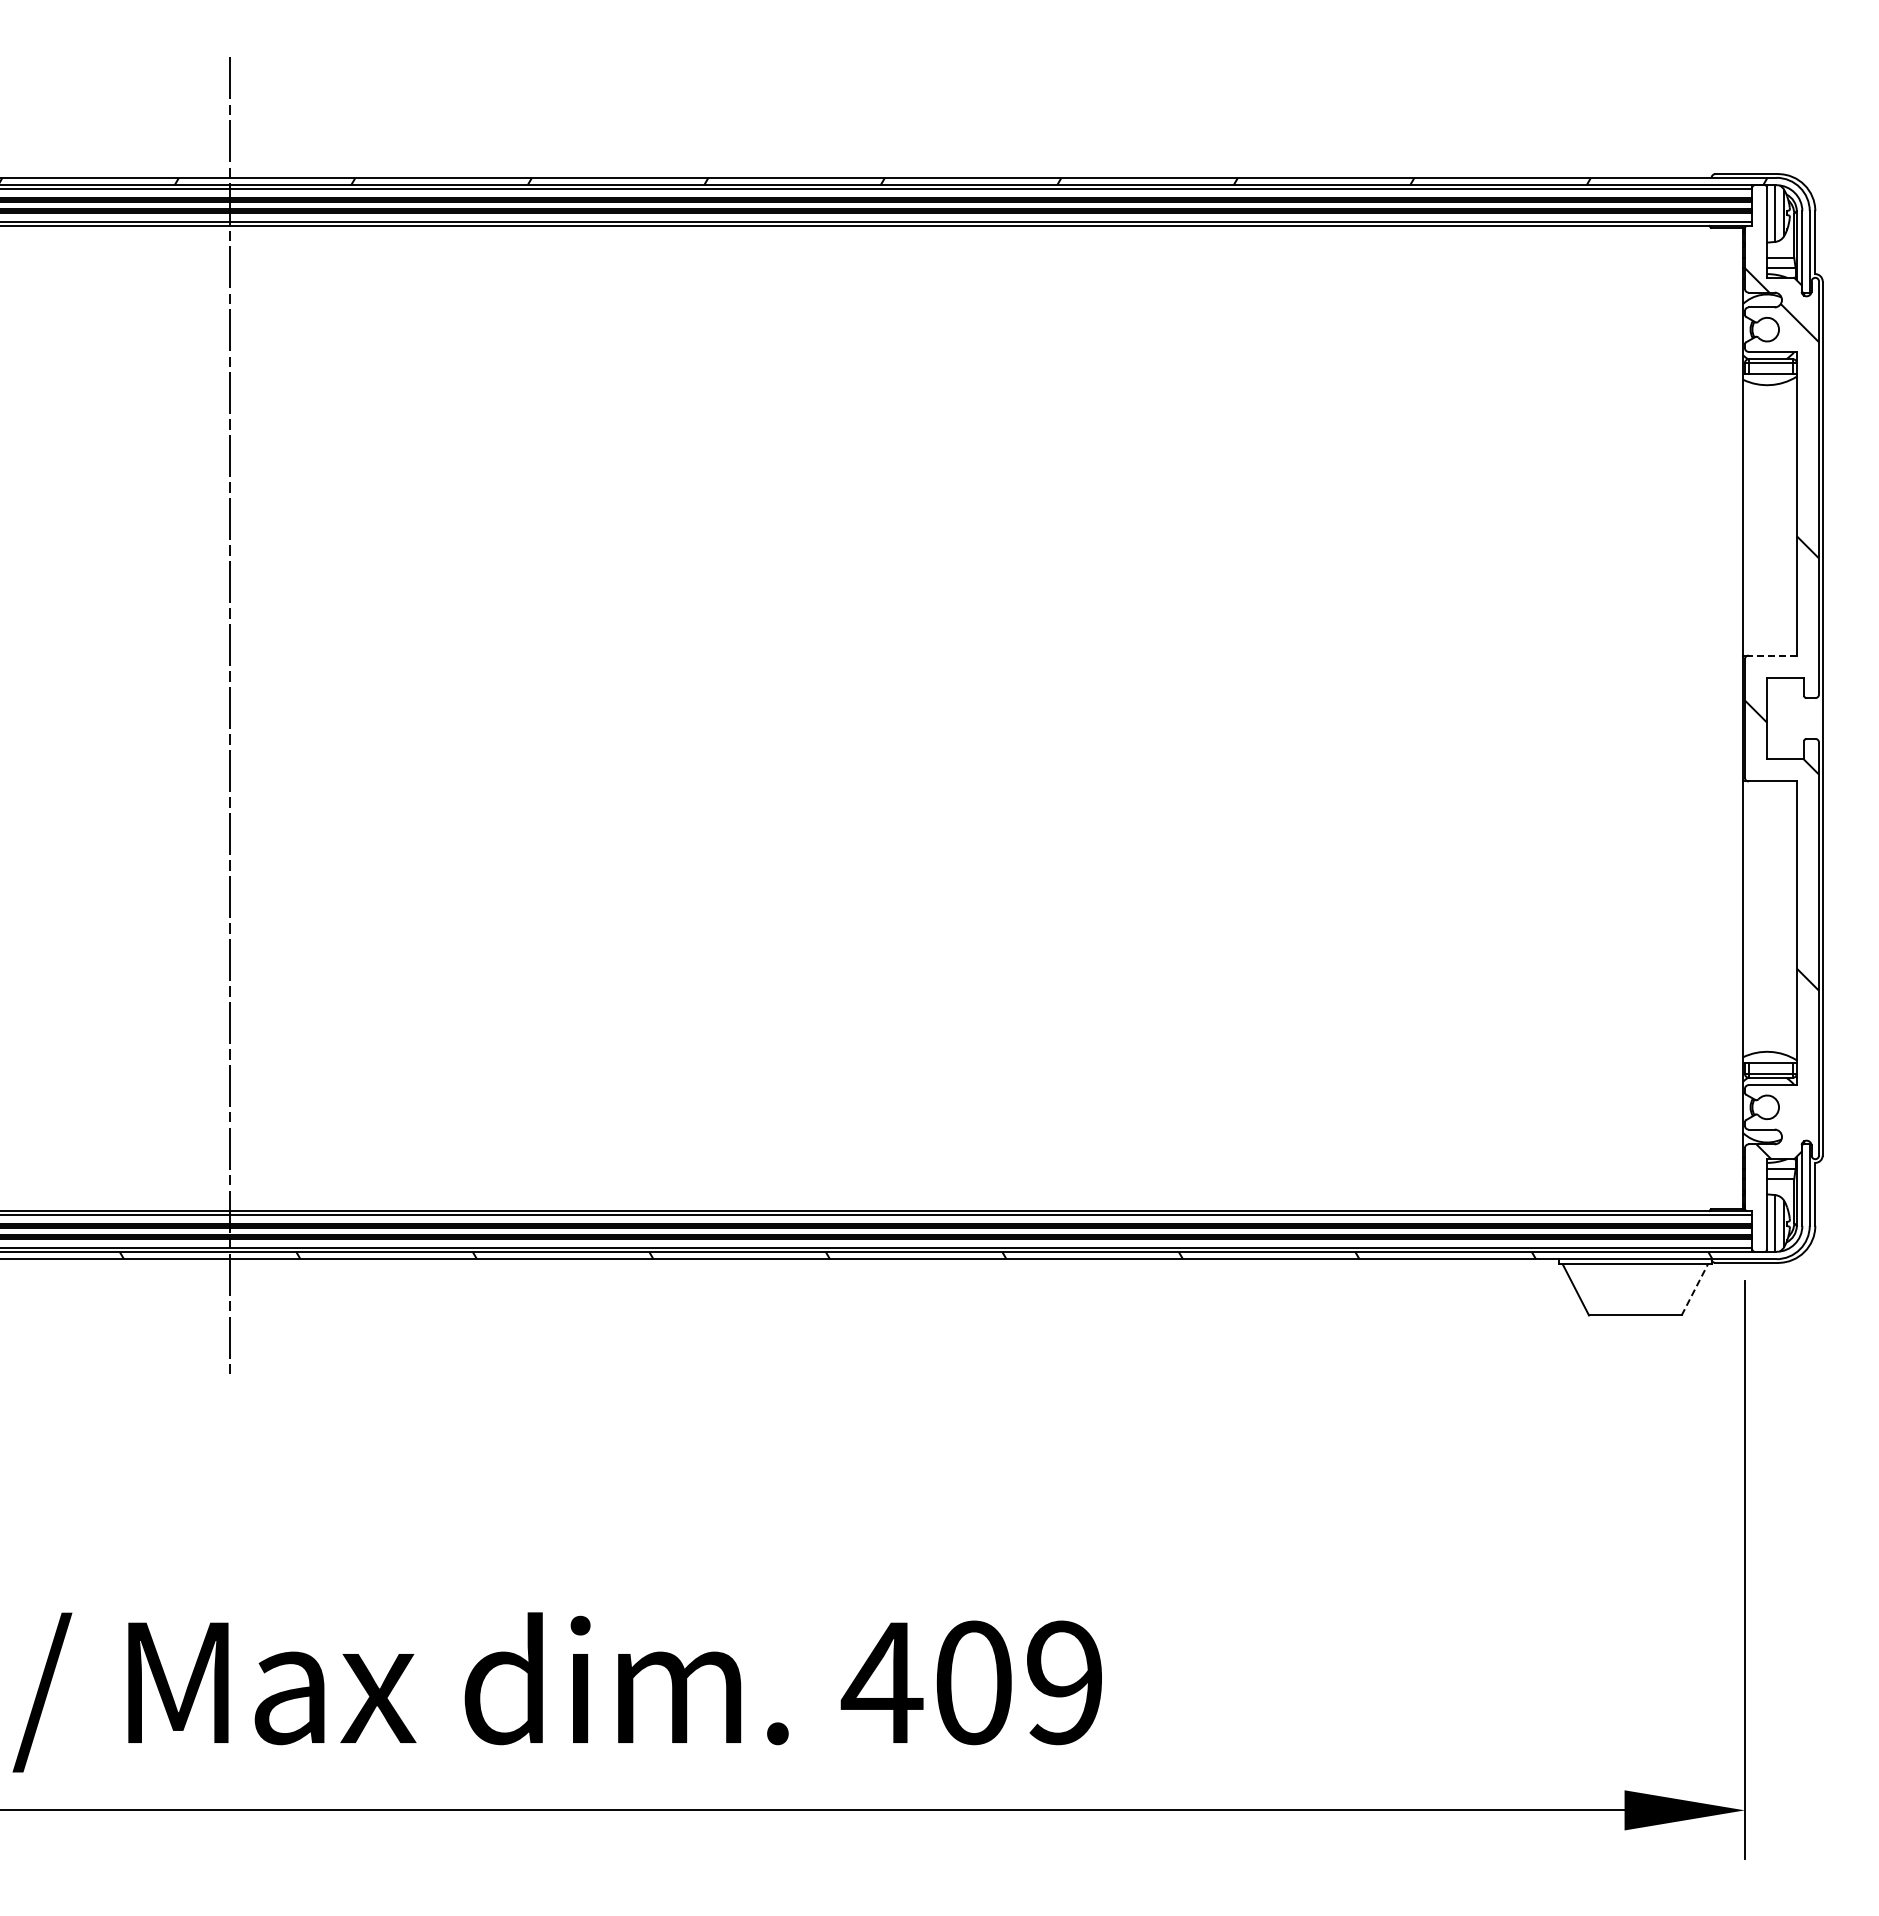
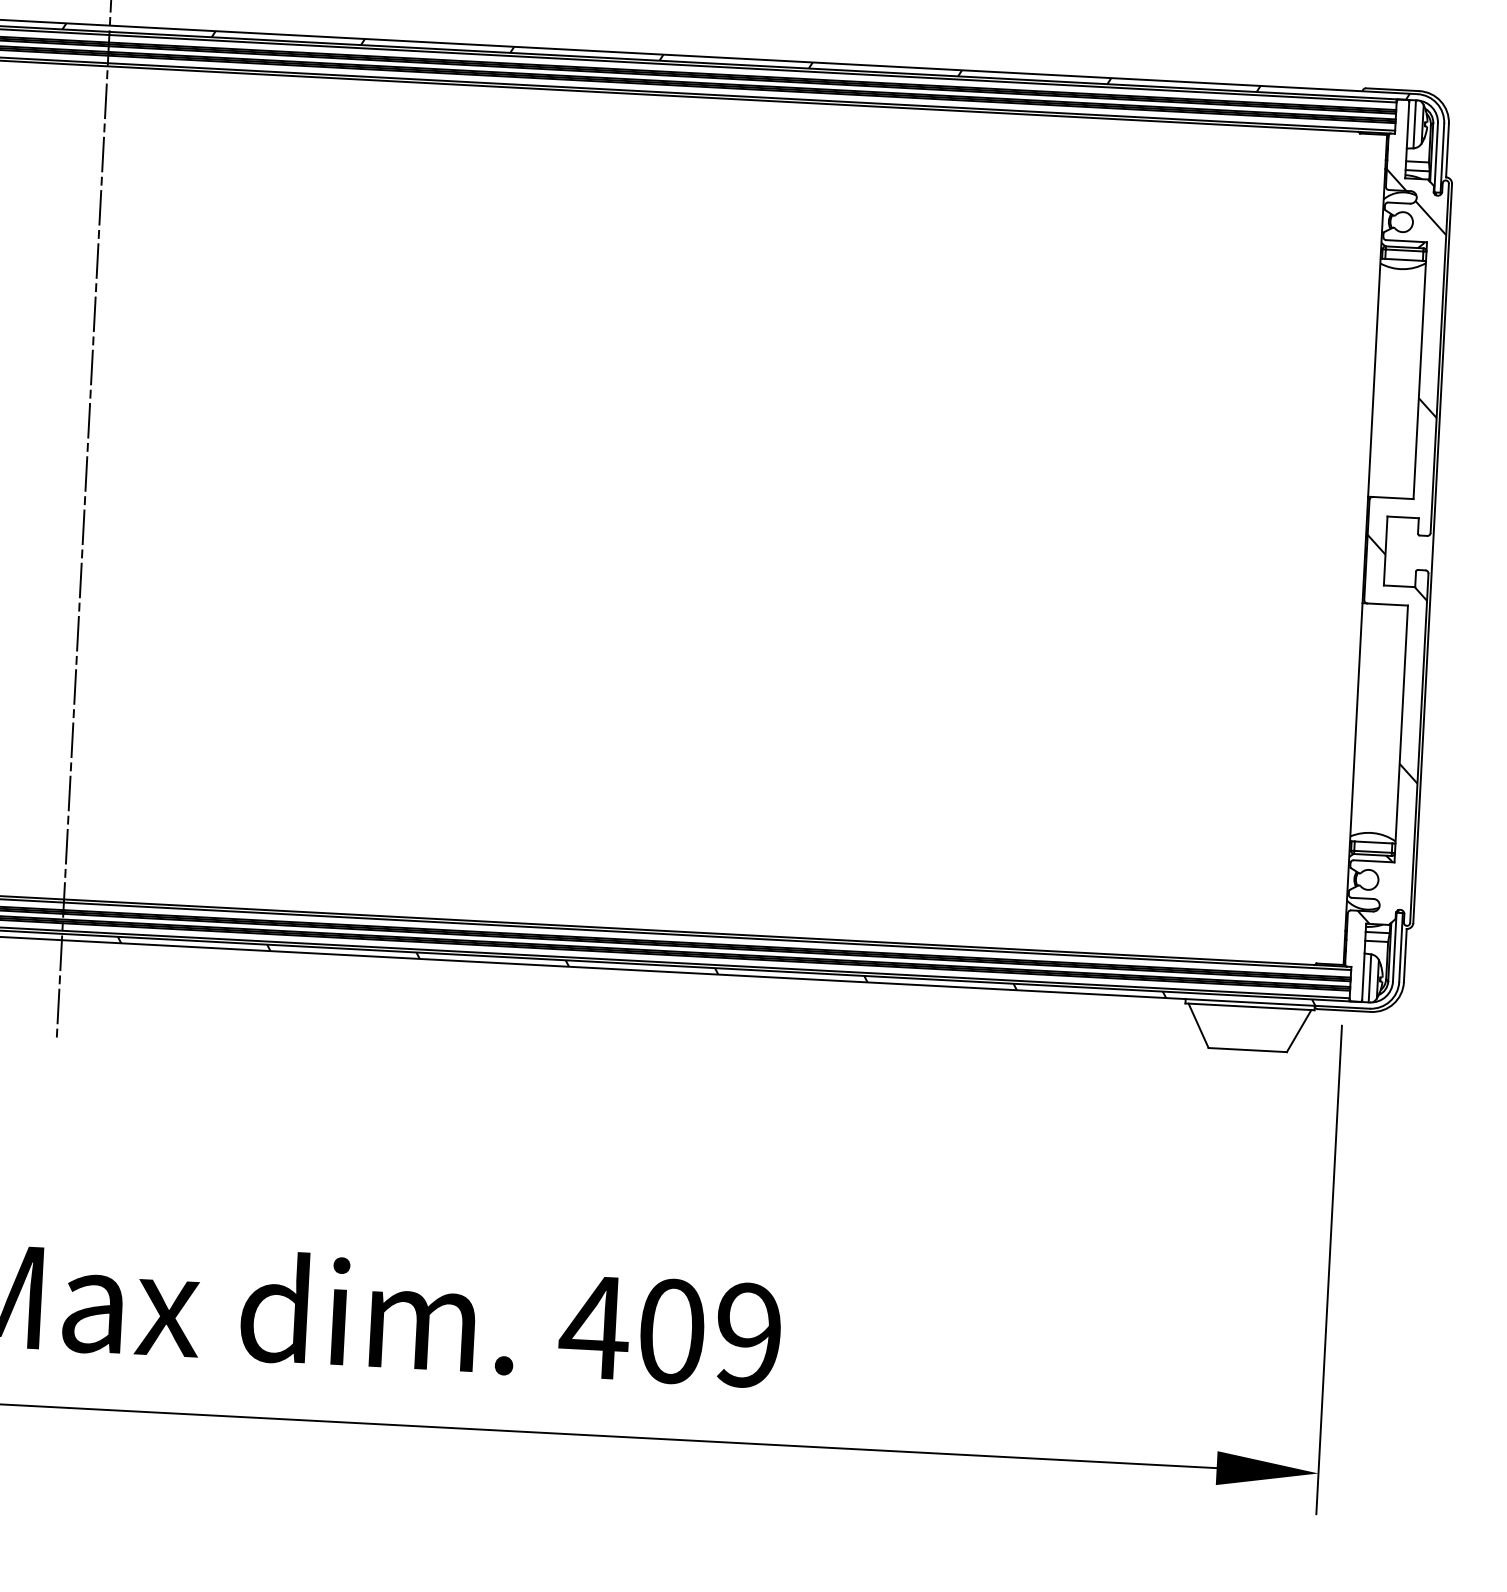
line: (1772, 655) -> (1392, 497), dashed -> solid
line: (1694, 1289) -> (1298, 1030), dashed -> solid

